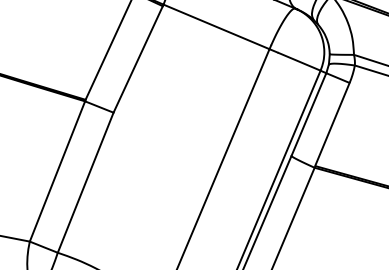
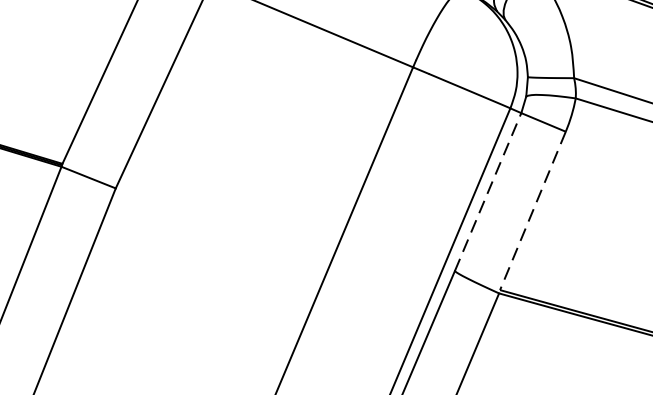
line: (308, 114) -> (487, 191), solid -> dashed
line: (332, 124) -> (533, 210), solid -> dashed

